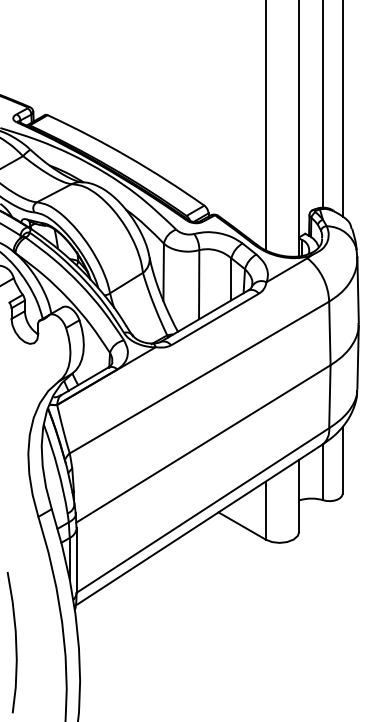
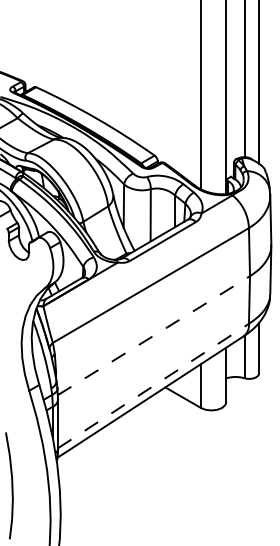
line: (203, 443) -> (153, 335), solid -> dashed
line: (202, 510) -> (153, 385), solid -> dashed

